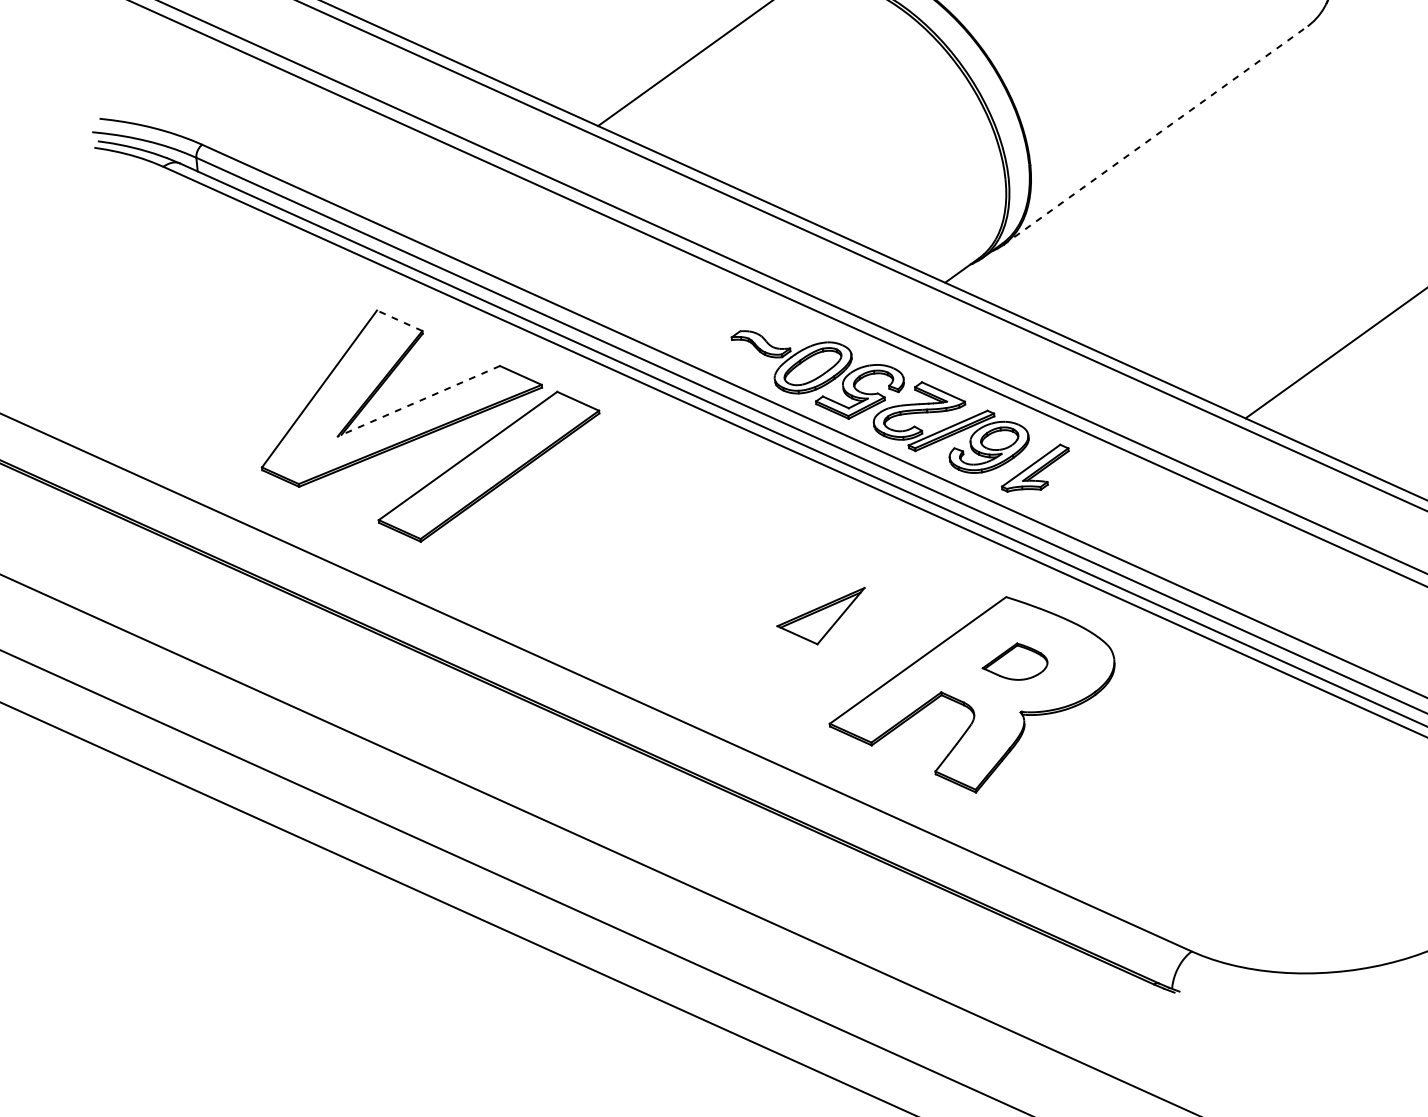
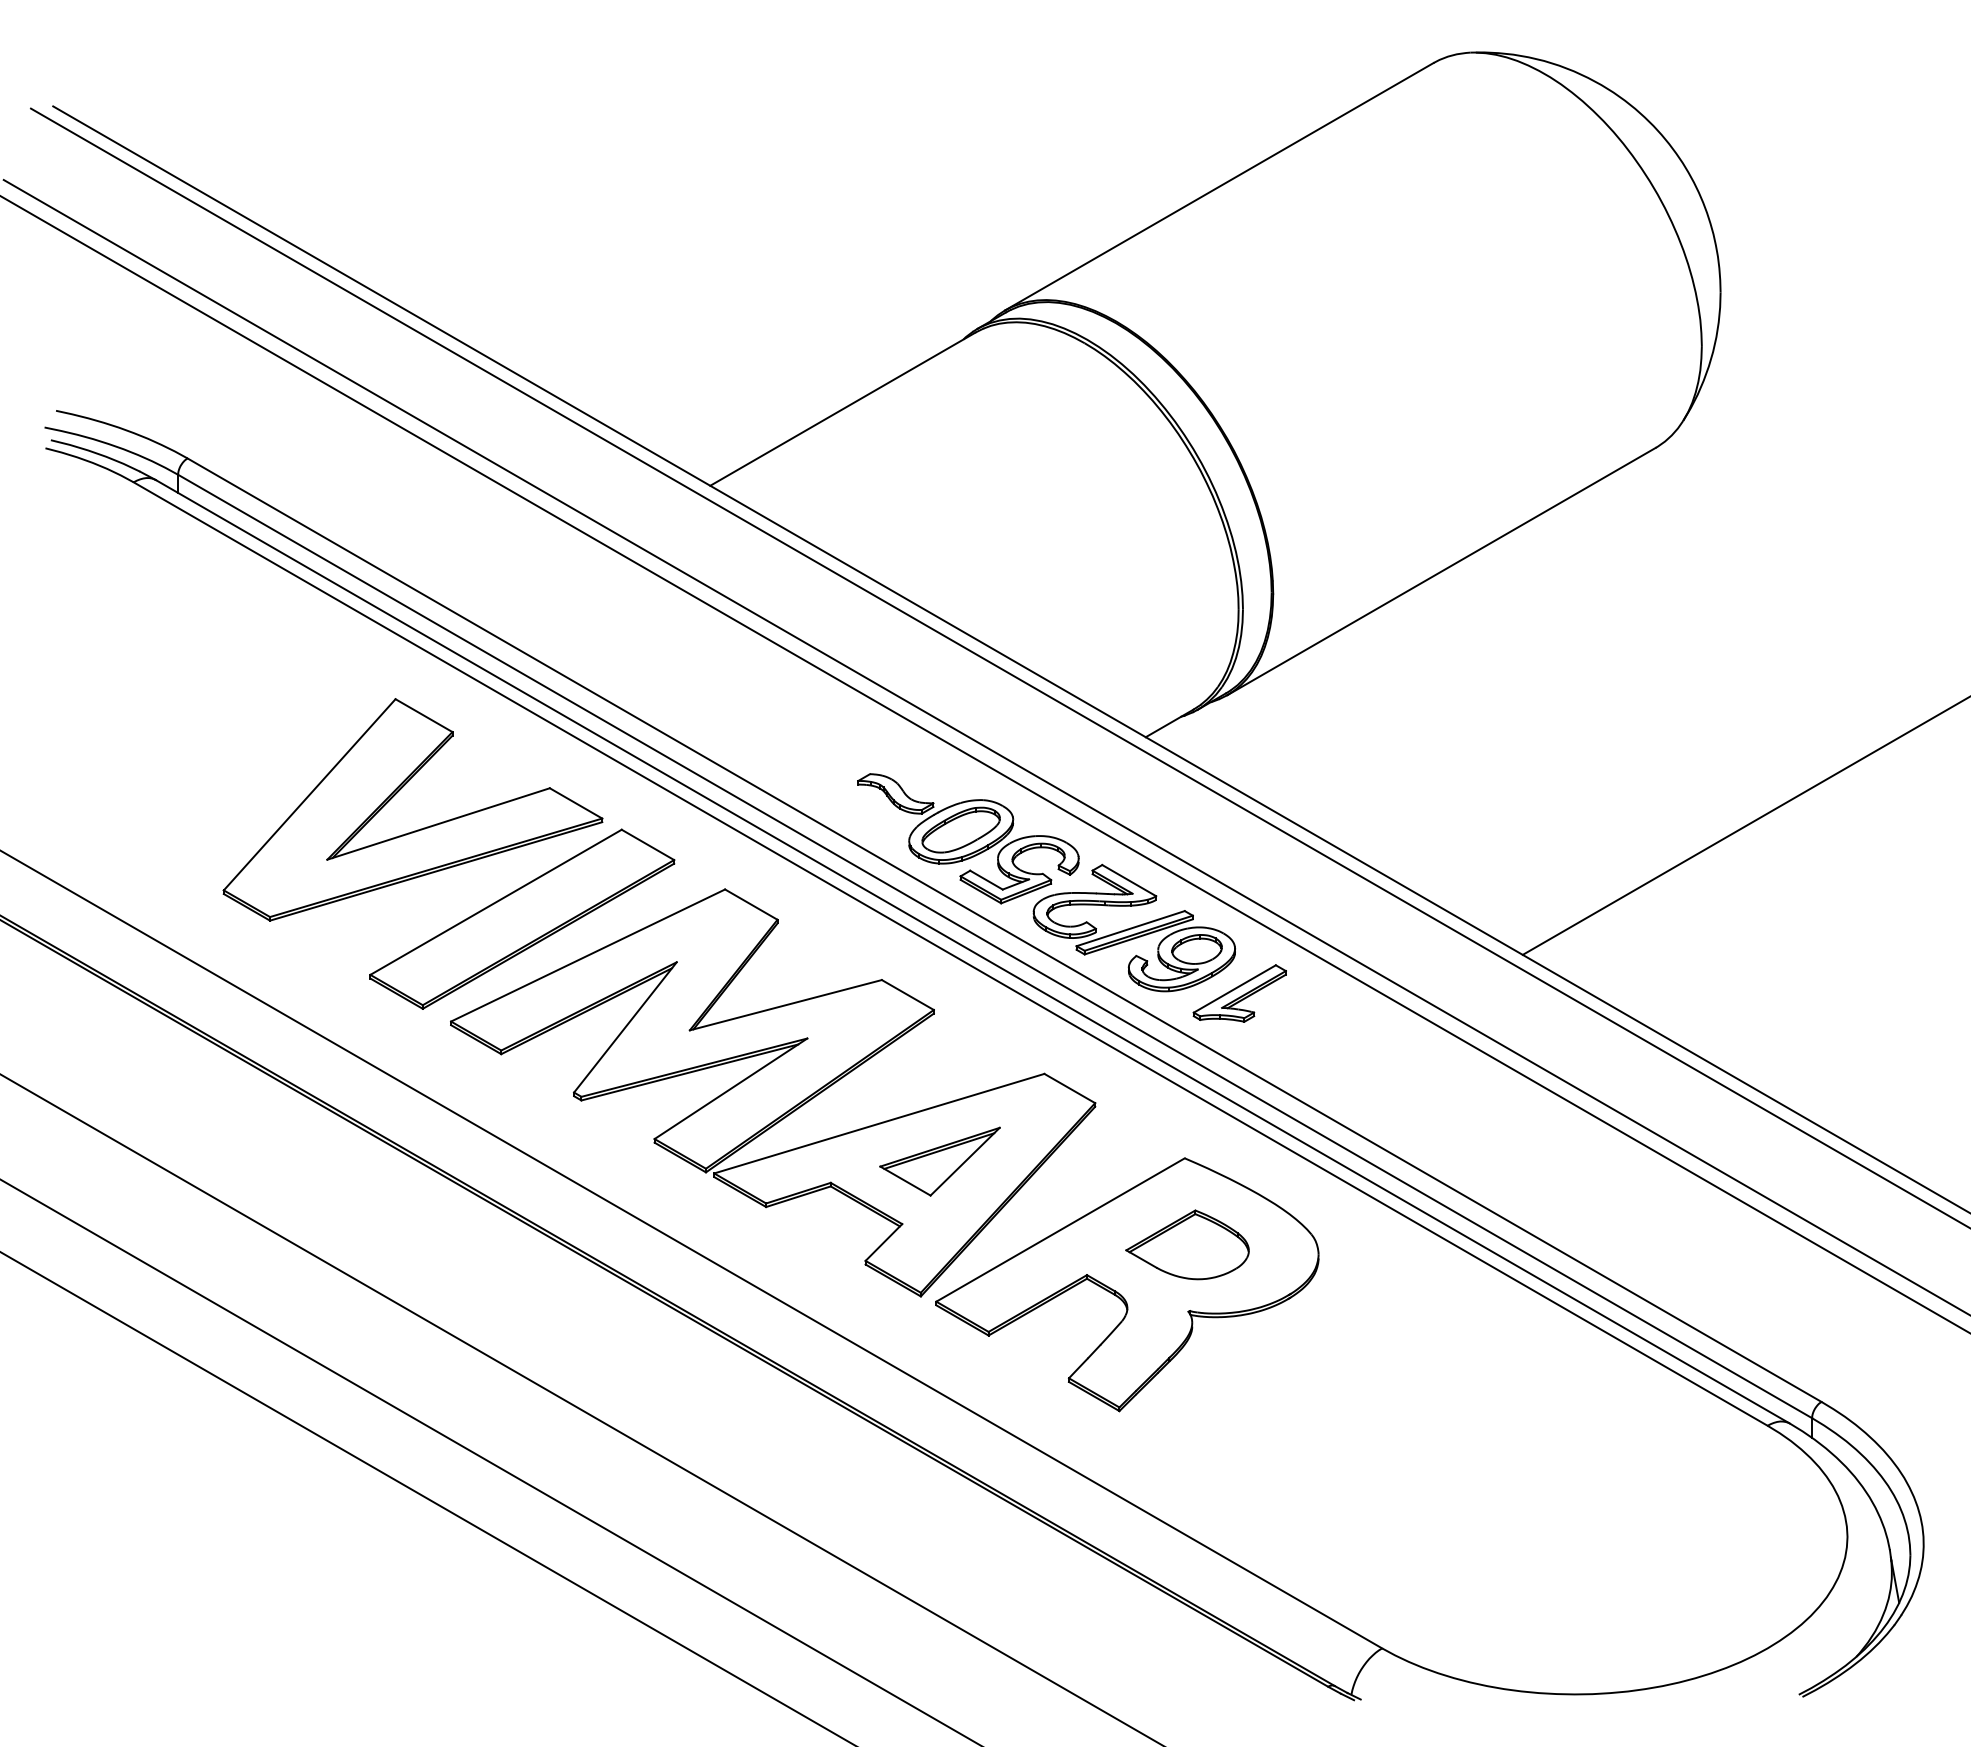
line: (1155, 135) -> (1441, 571), dashed -> solid
line: (400, 320) -> (424, 715), dashed -> solid
line: (418, 400) -> (438, 823), dashed -> solid
part: (691, 578) -> (773, 1092), added
part: (1014, 661) -> (1187, 1244), size x1.43

